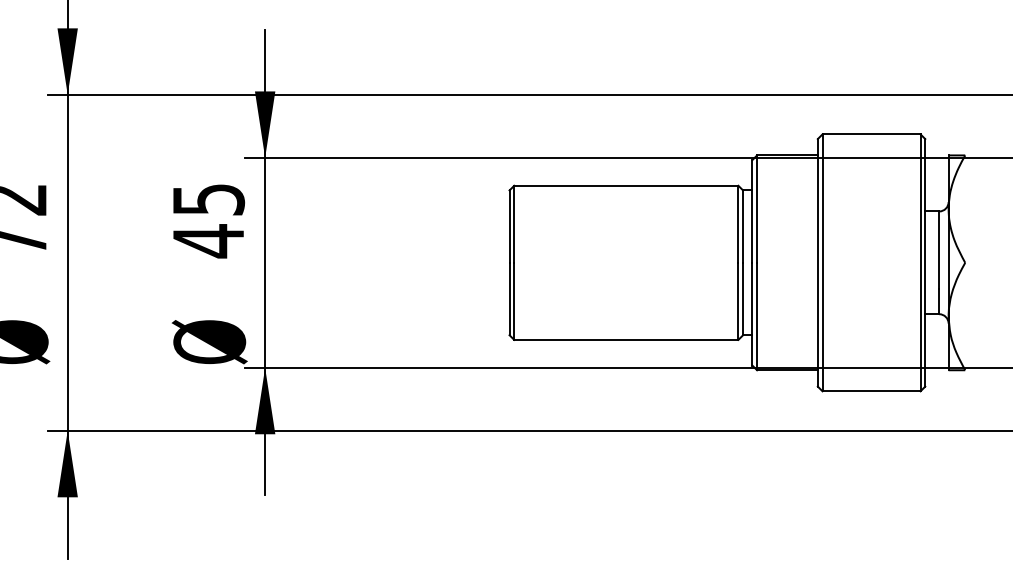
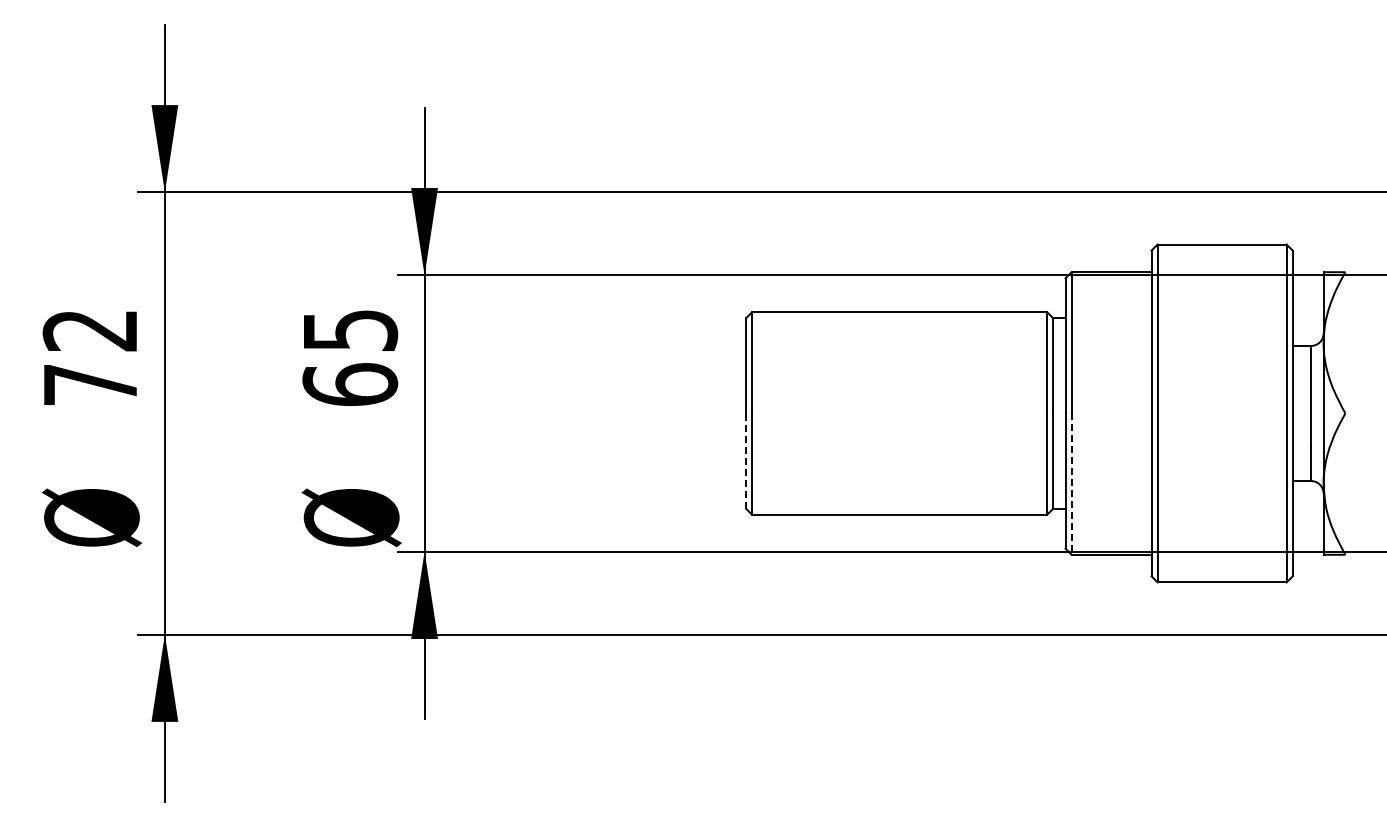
text: (208, 240) -> (350, 384), 45 -> 65
line: (509, 299) -> (746, 461), solid -> dashed
line: (757, 316) -> (1071, 484), solid -> dashed

